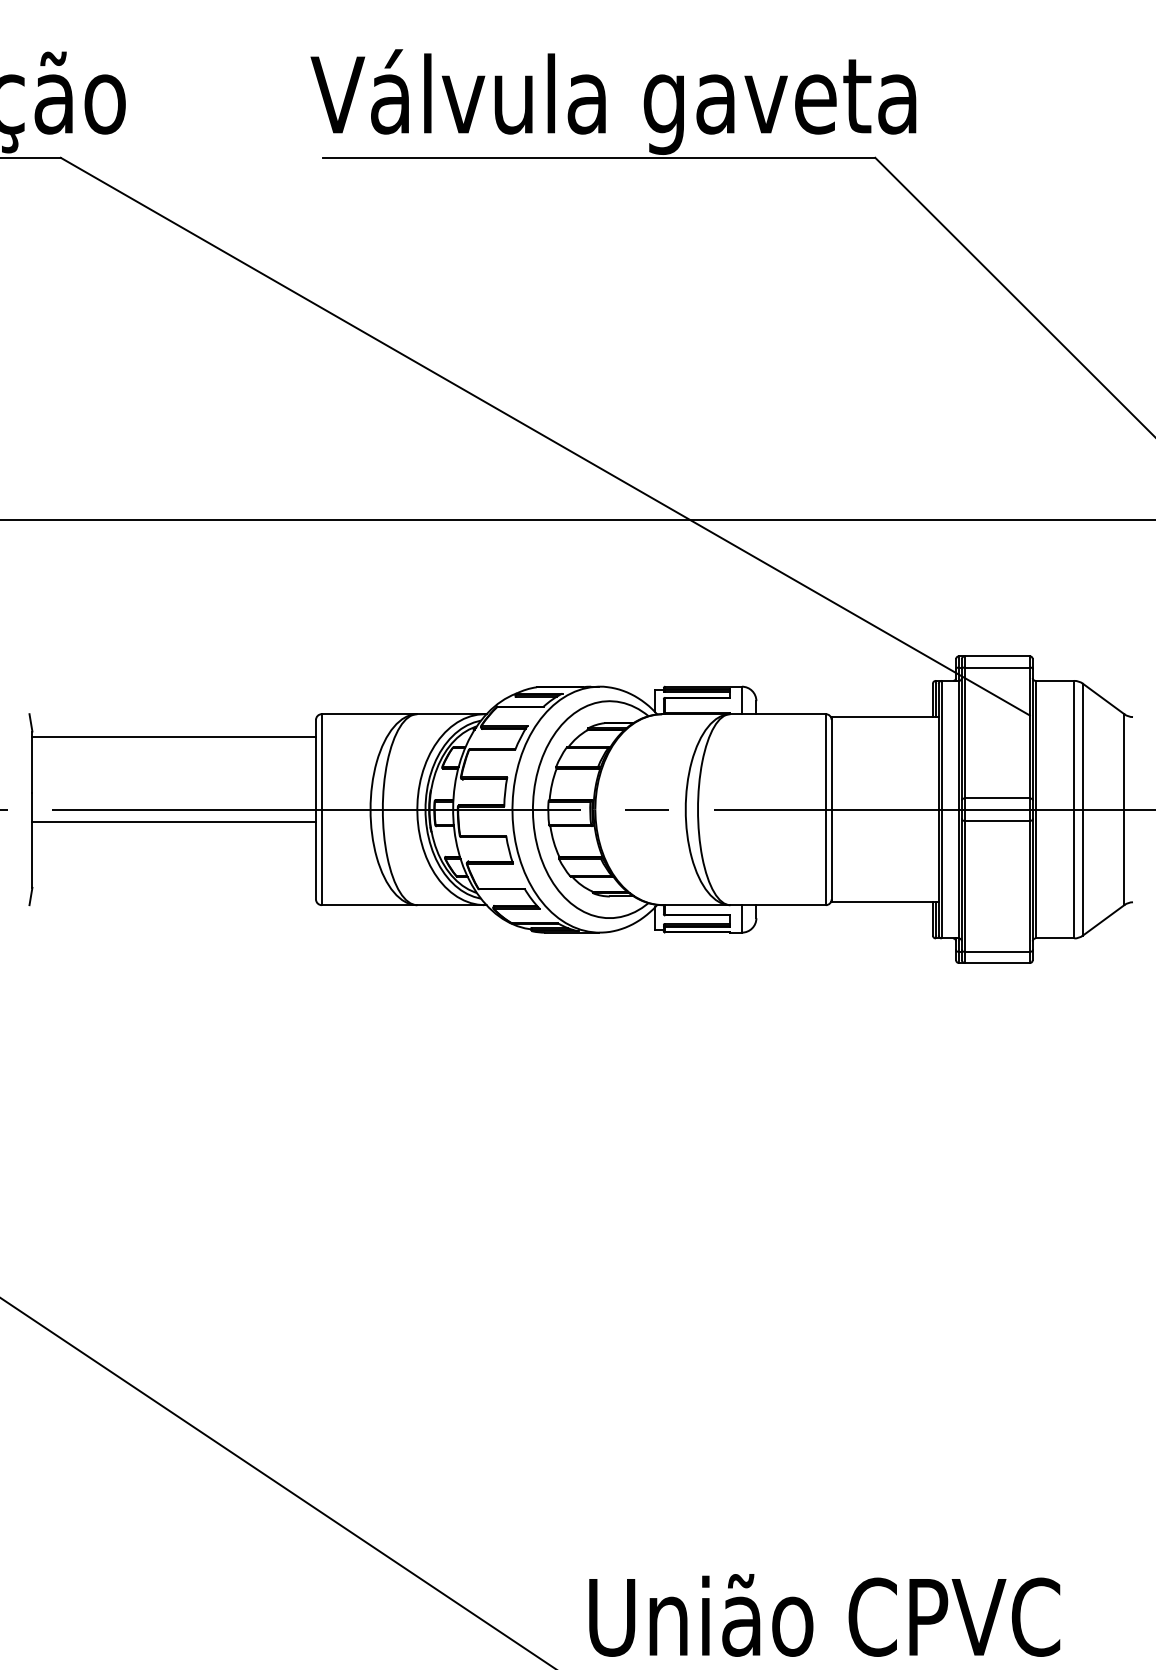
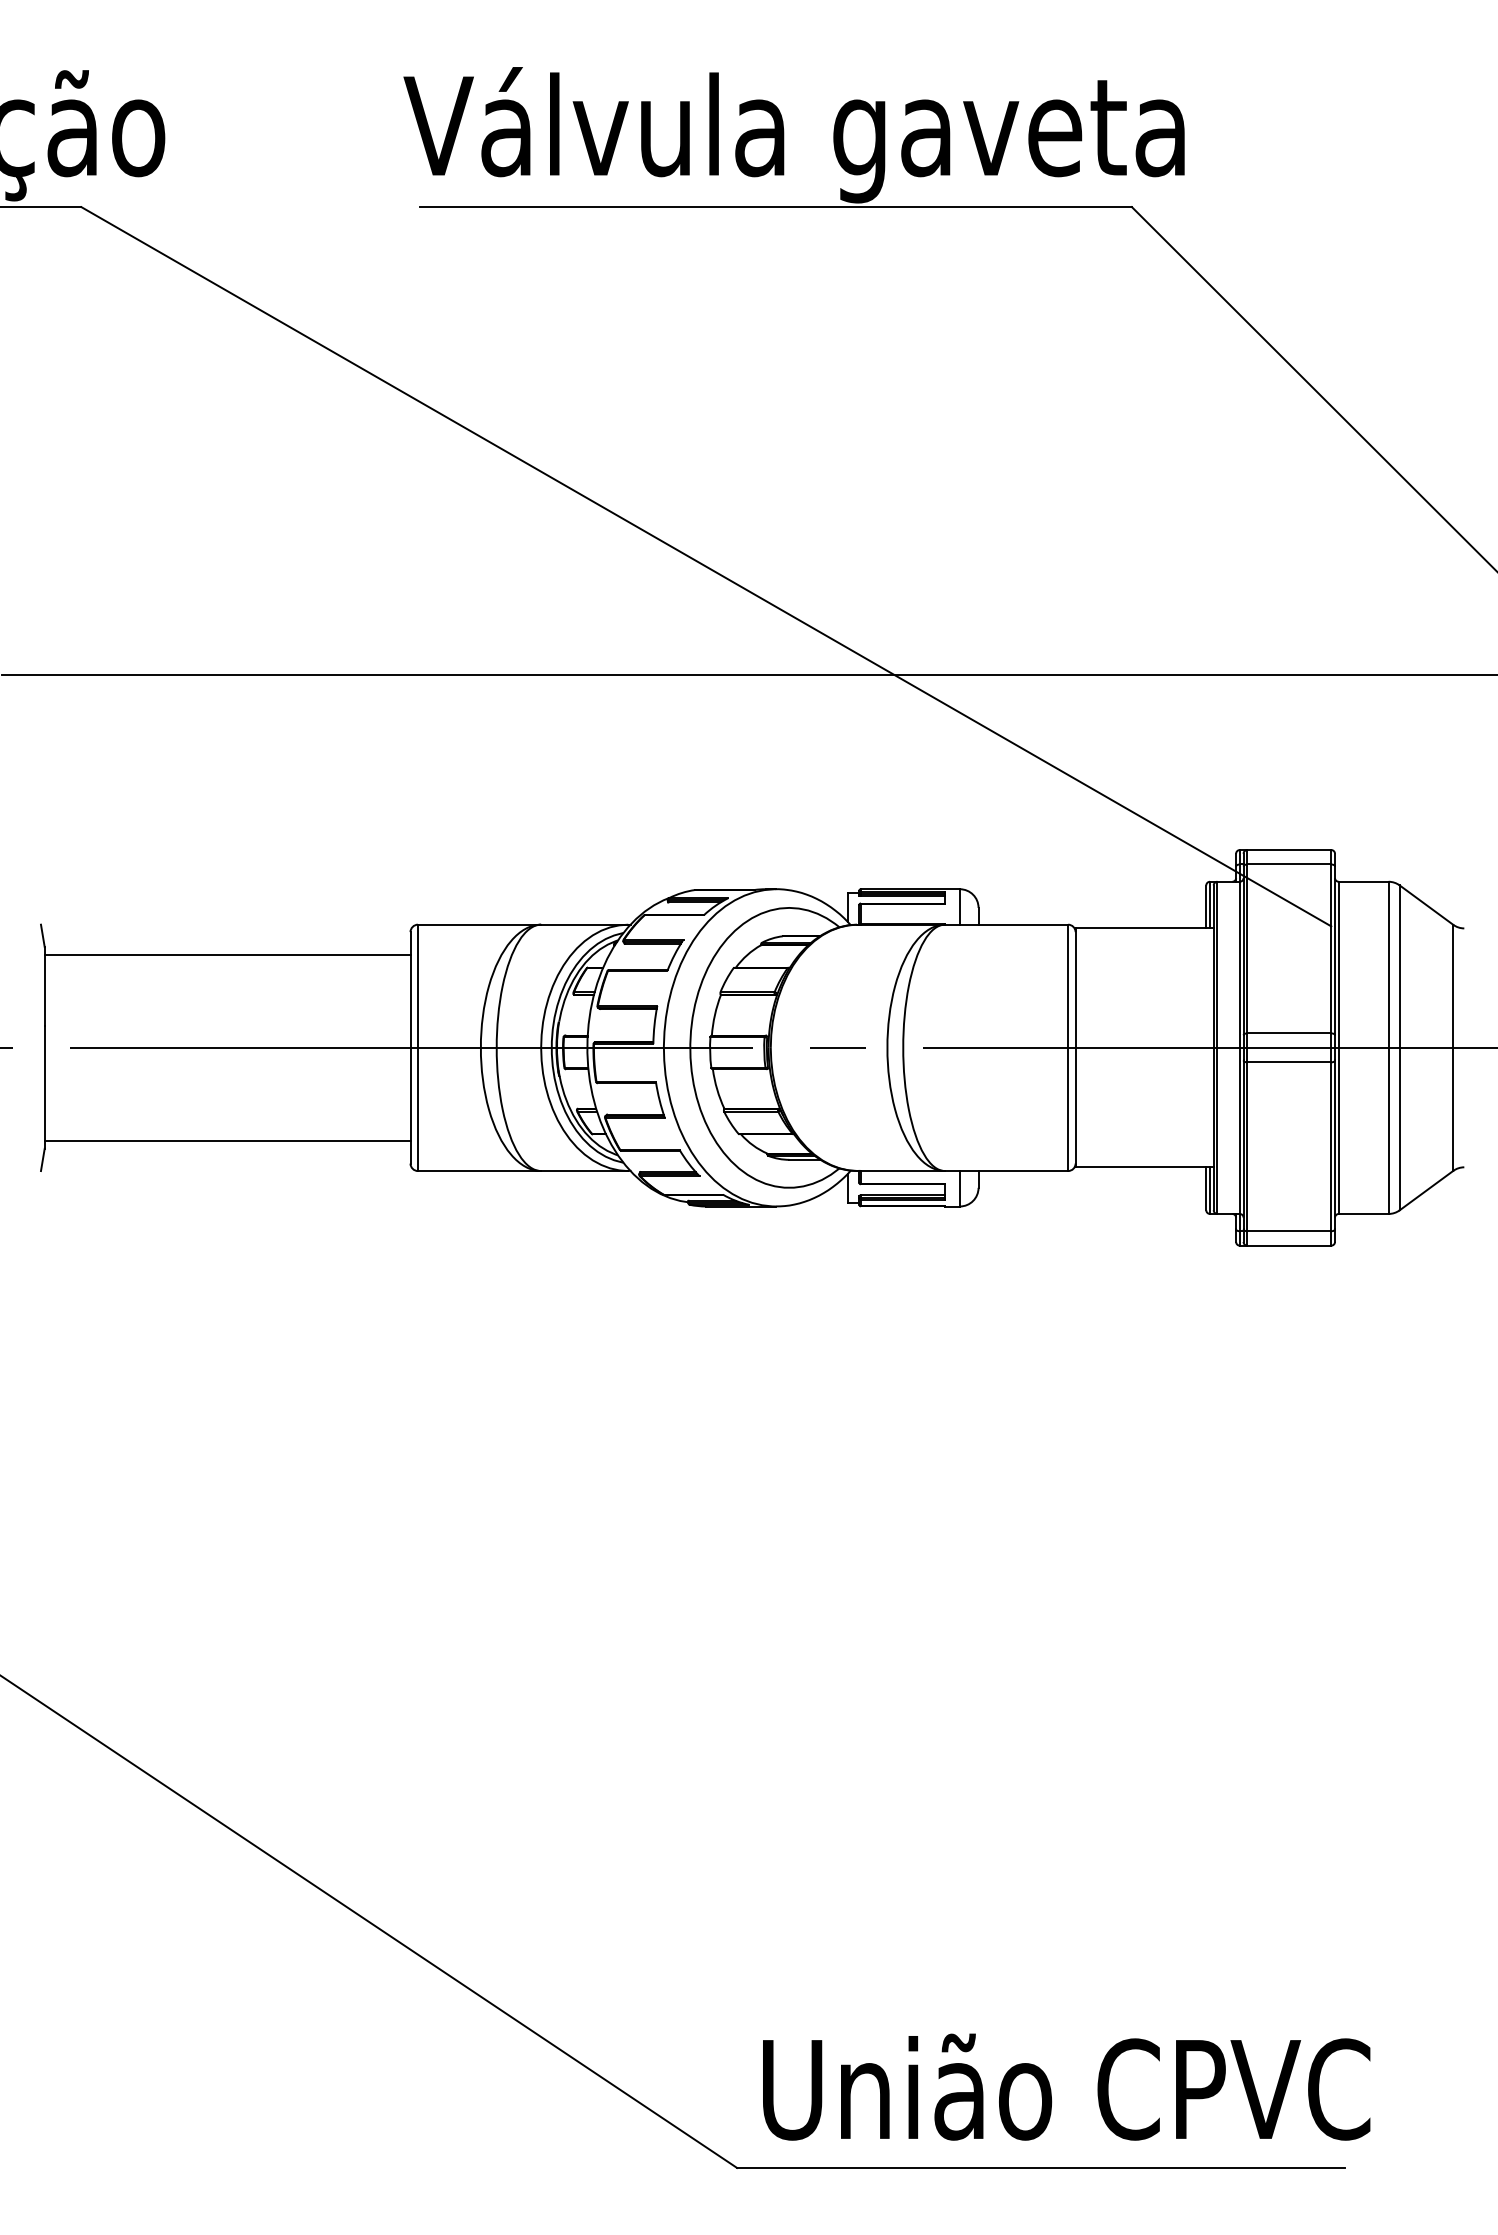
line: (174, 822) -> (227, 1141), moved

